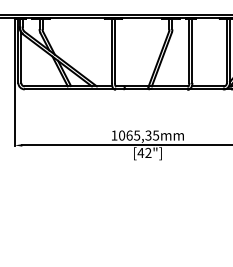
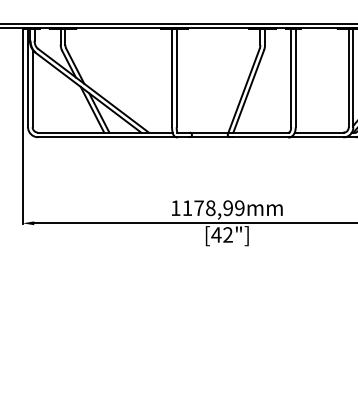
text: (139, 135) -> (214, 208), 1065,35mm -> 1178,99mm

